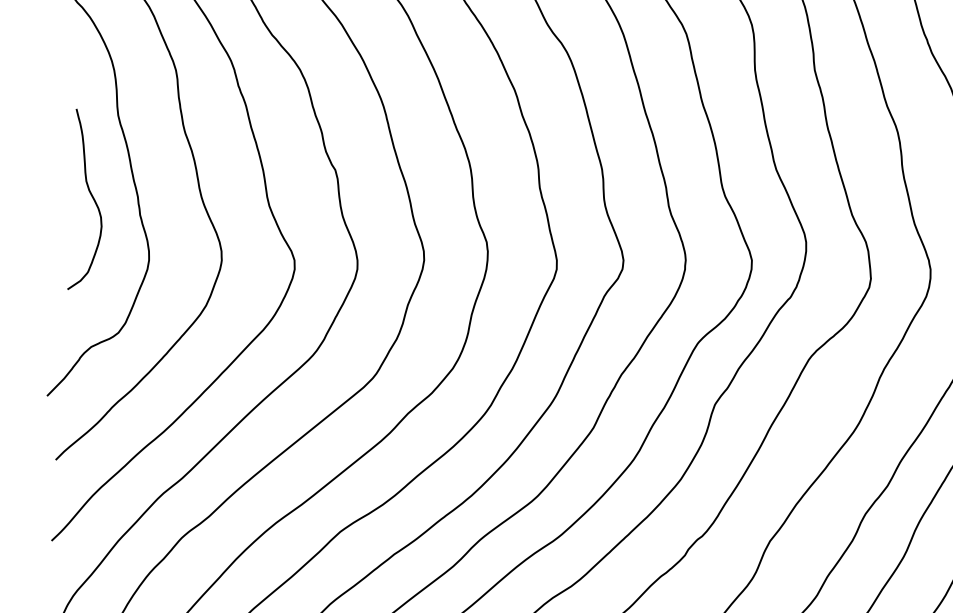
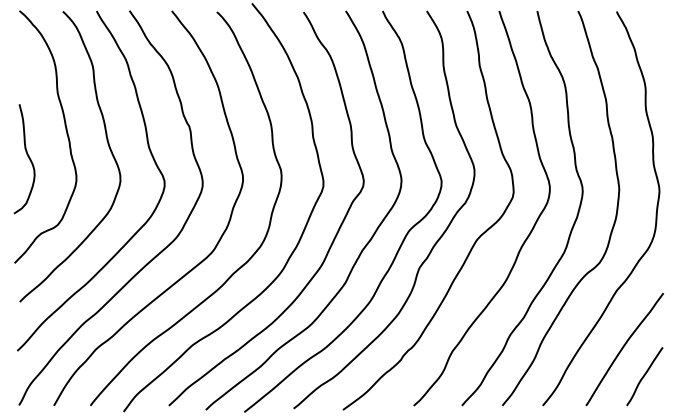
curve: (91, 198) -> (28, 158), moved

